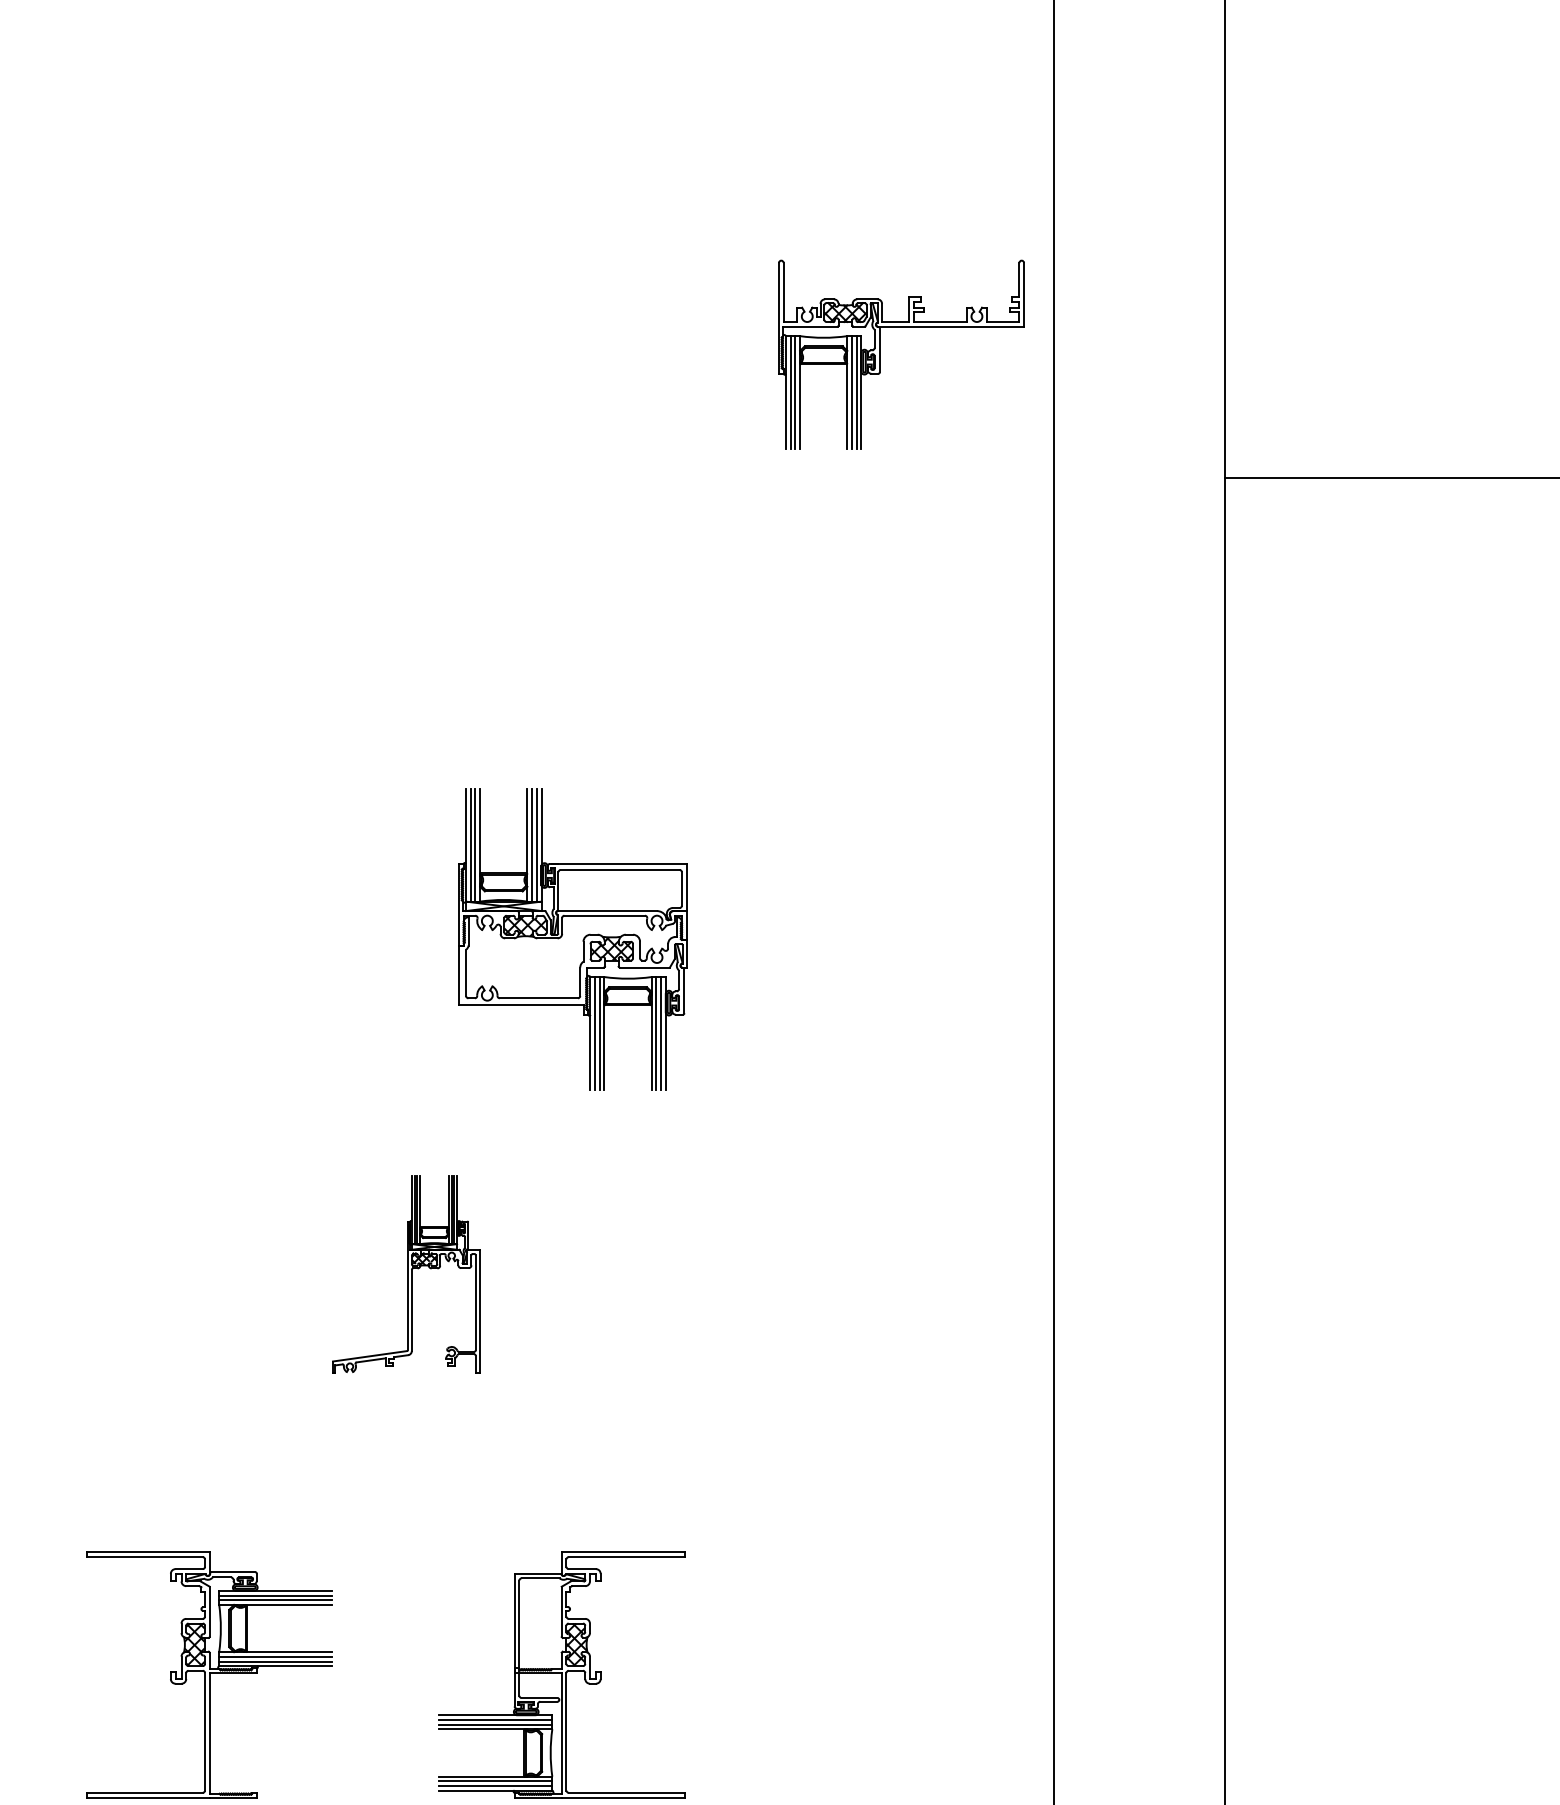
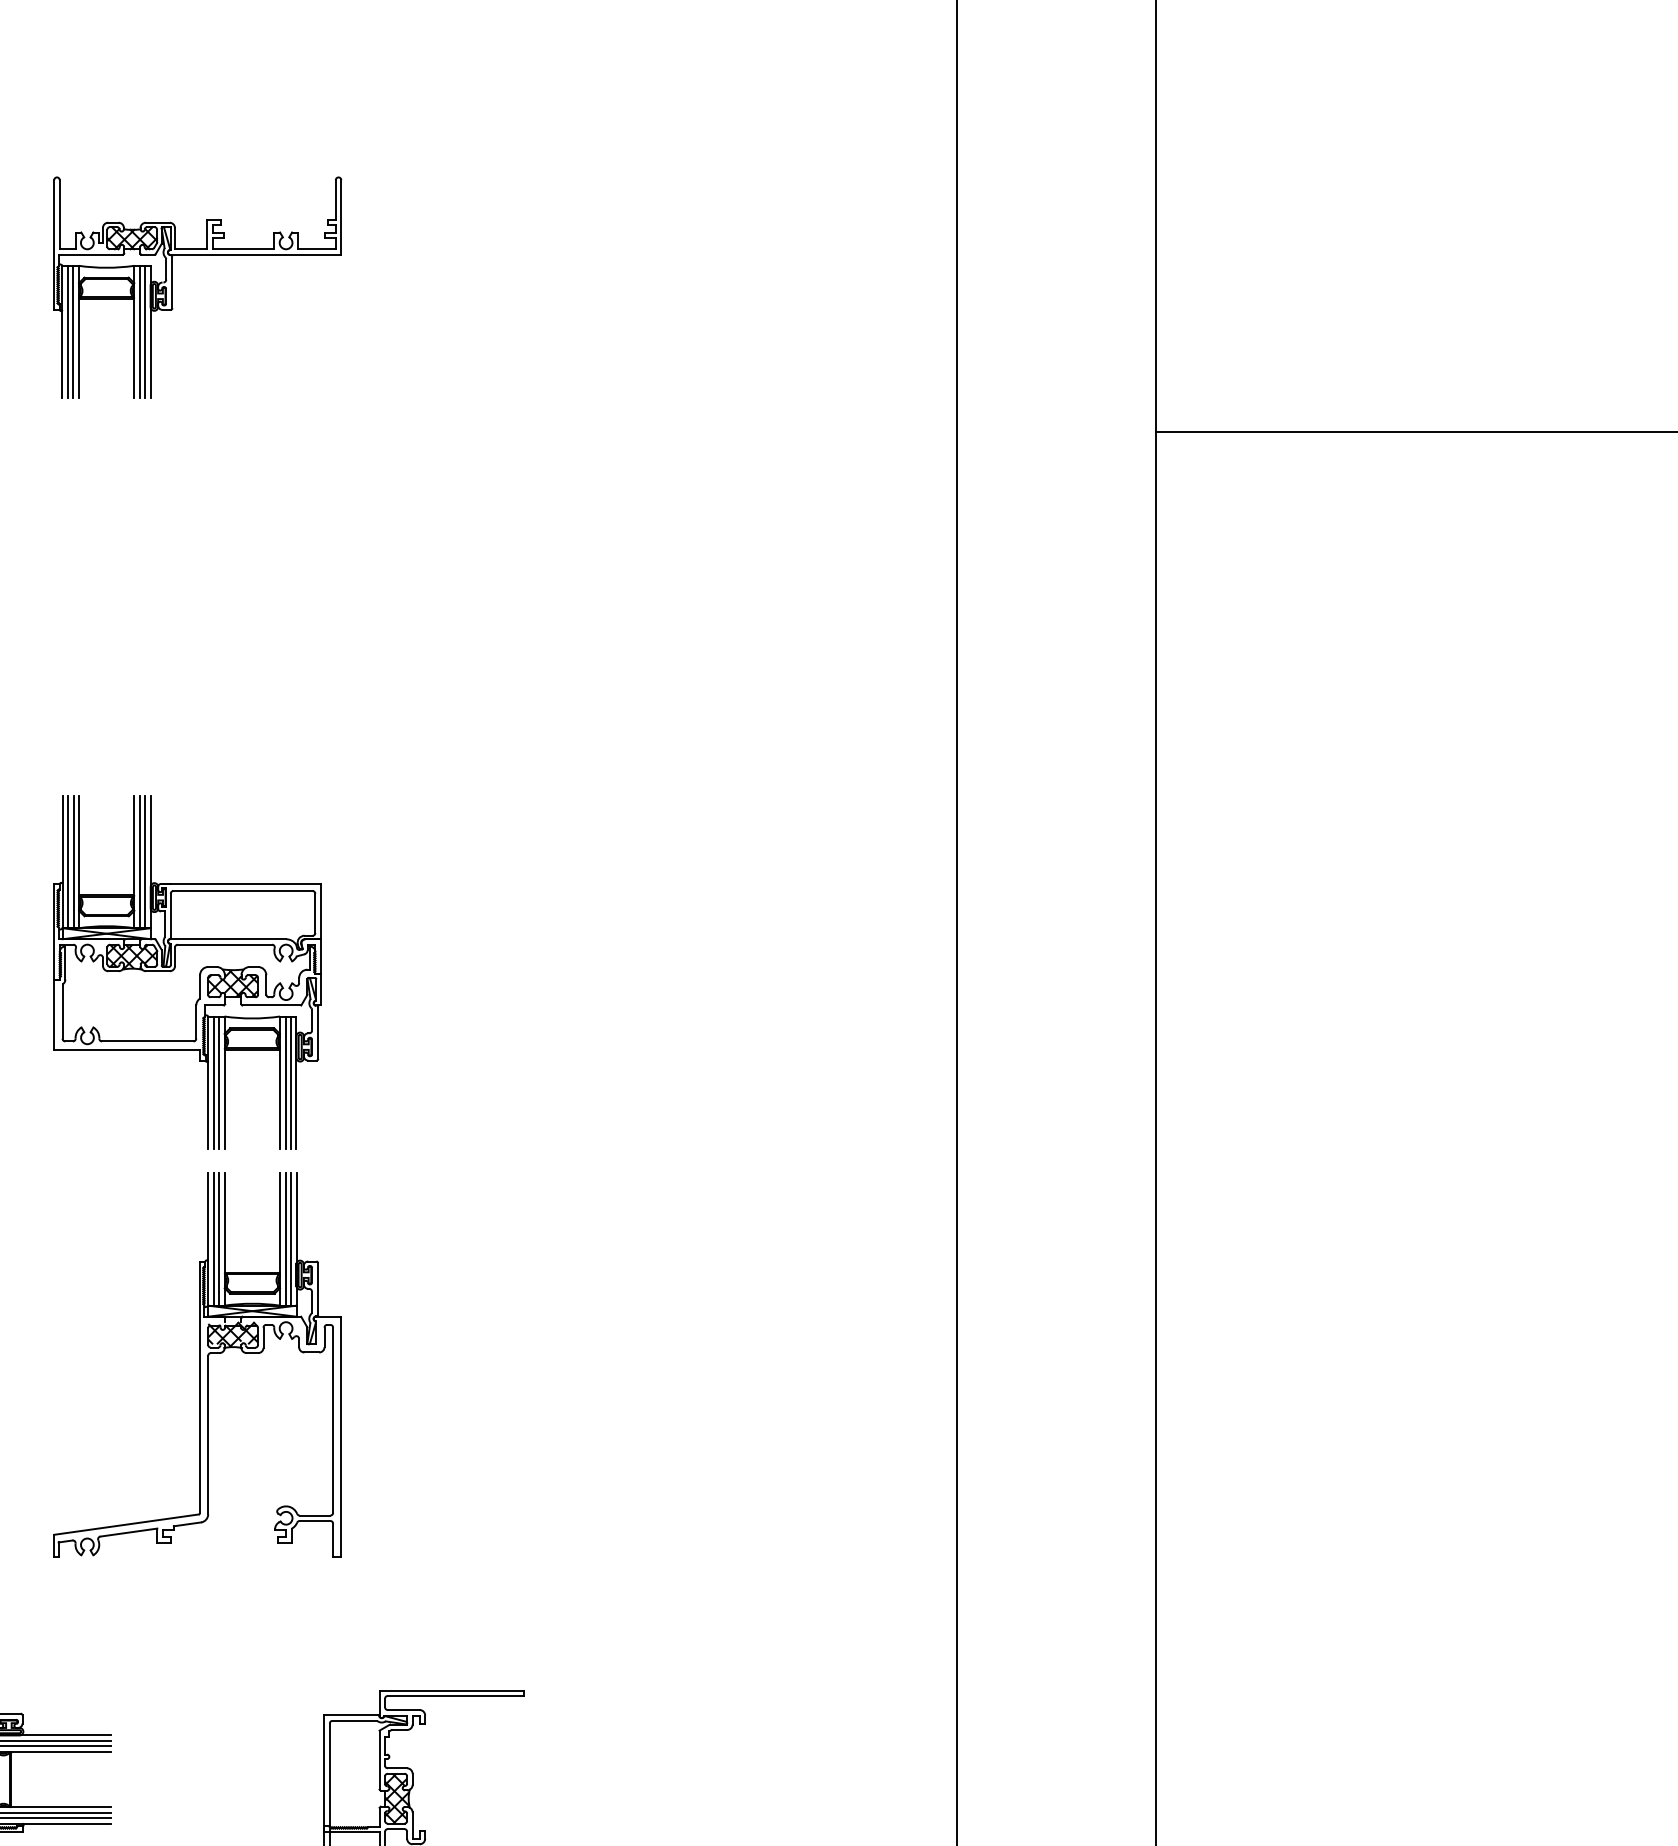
part: (880, 354) -> (173, 287), moved
part: (572, 939) -> (187, 972), moved
part: (406, 1274) -> (197, 1364), size x1.67

